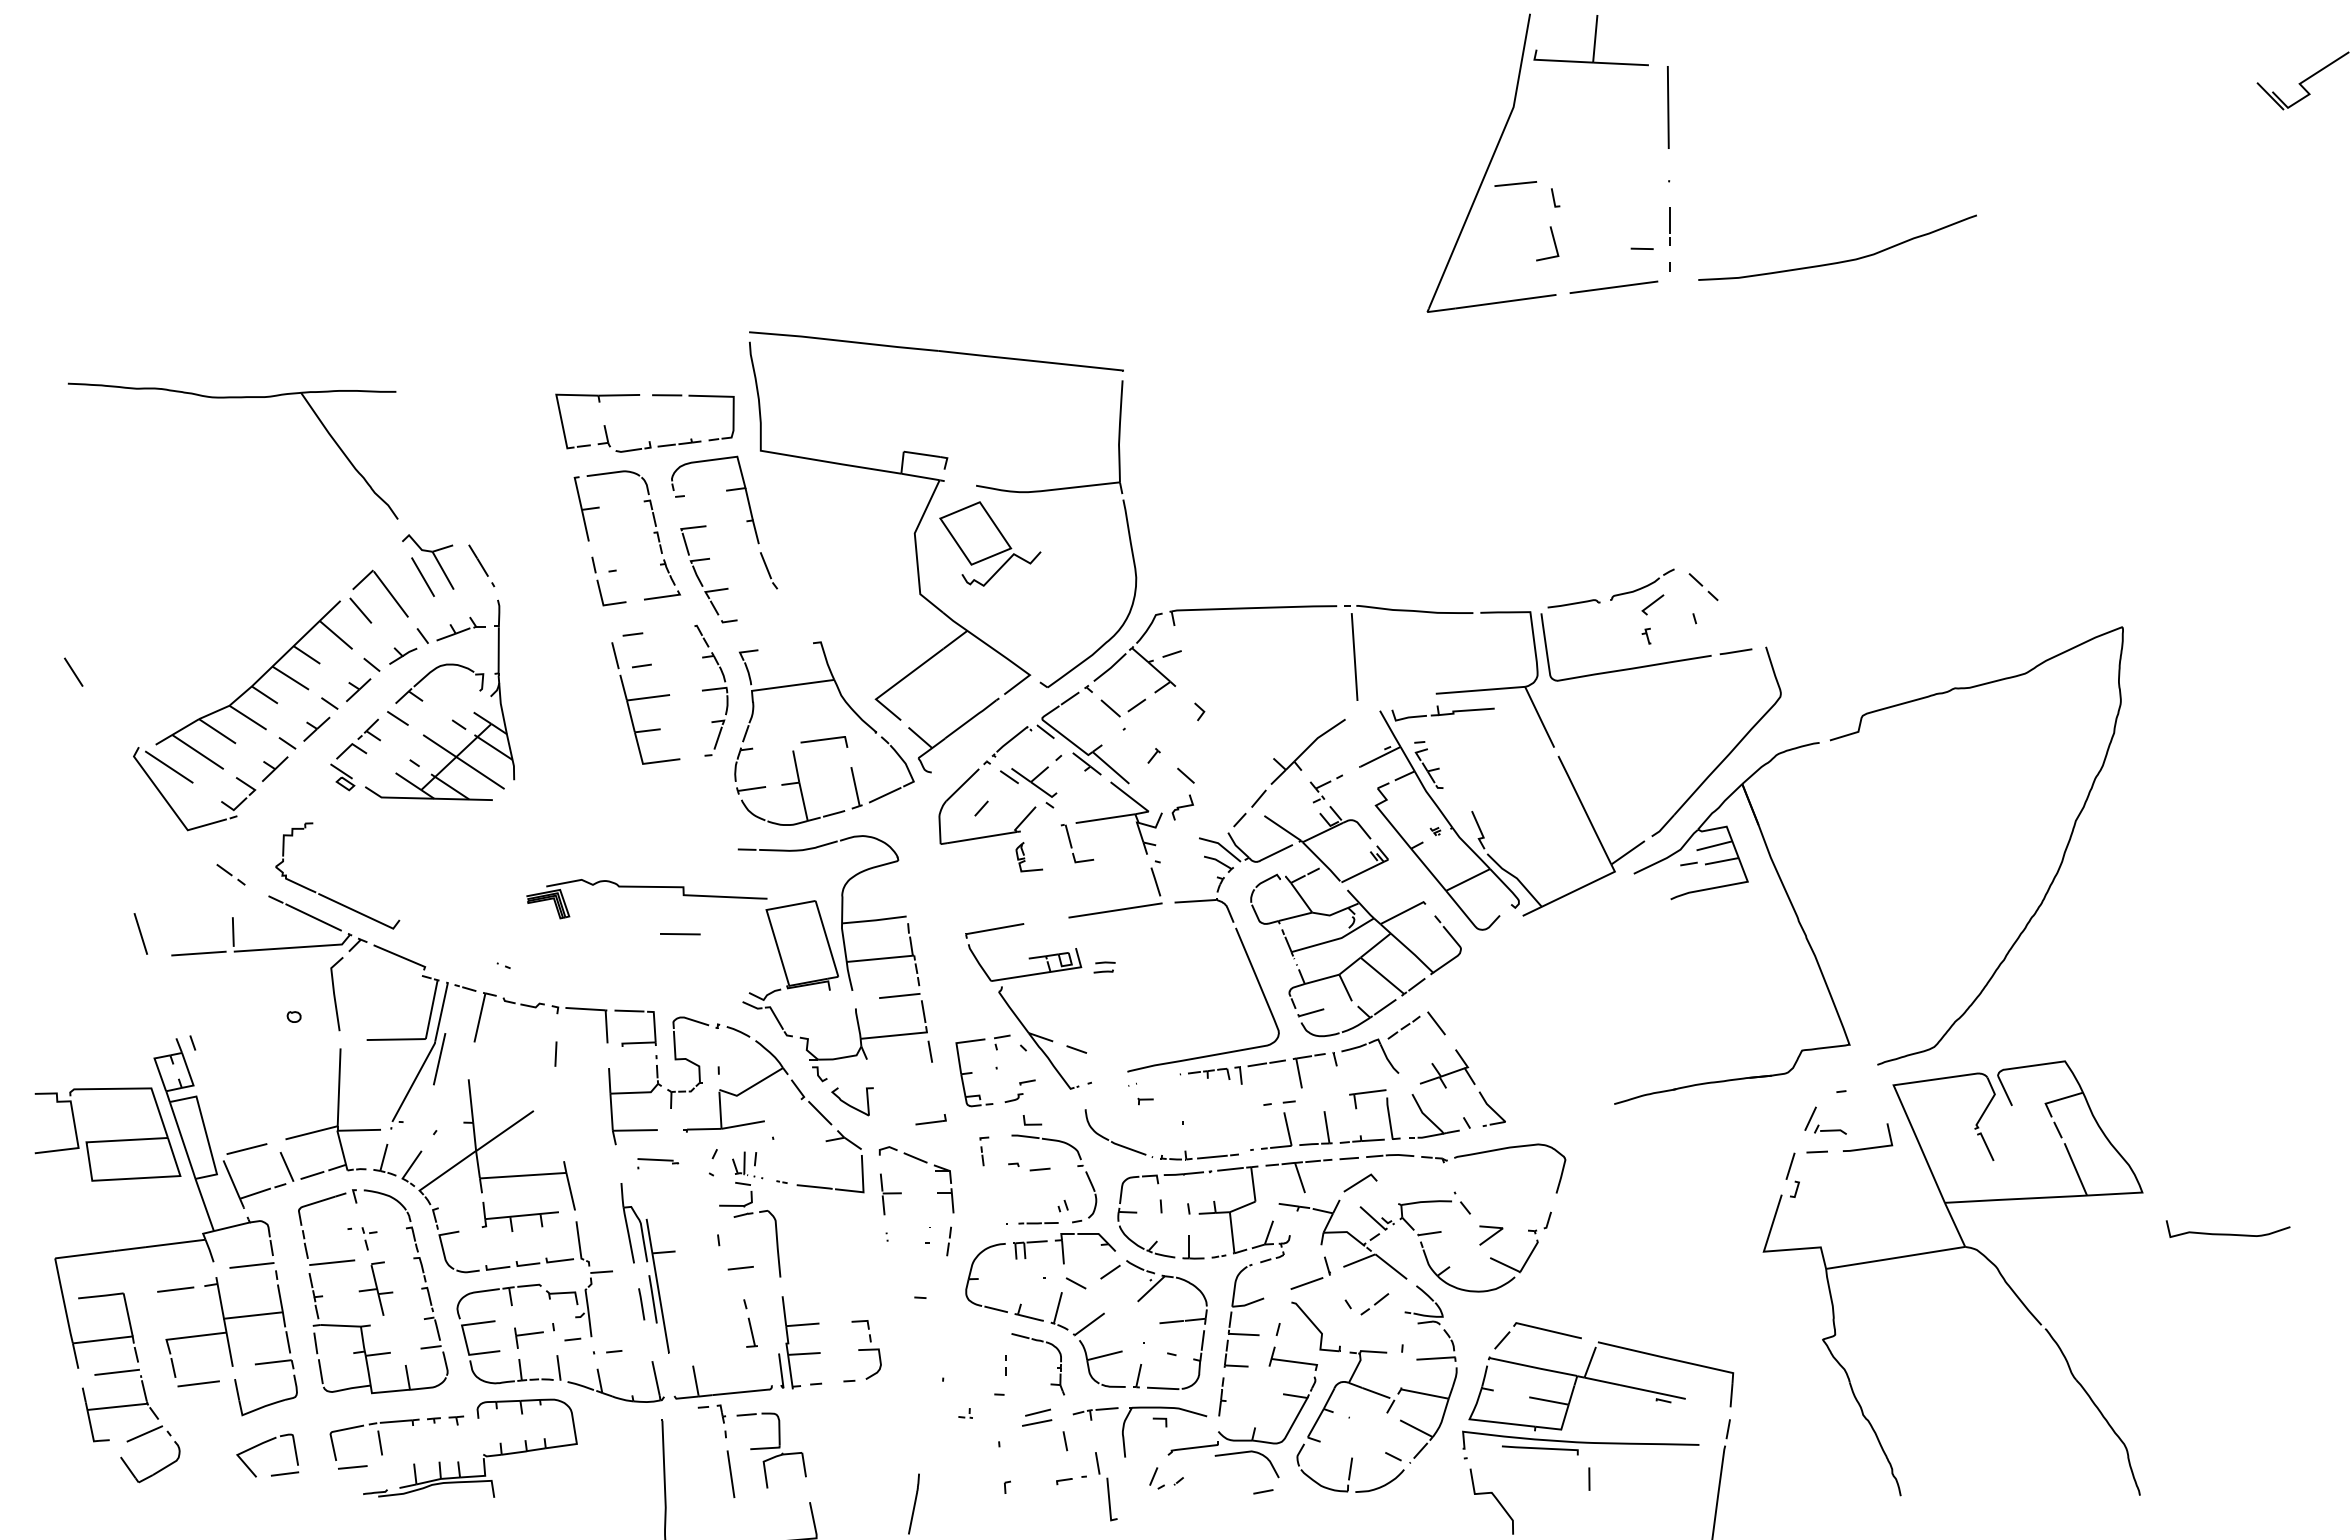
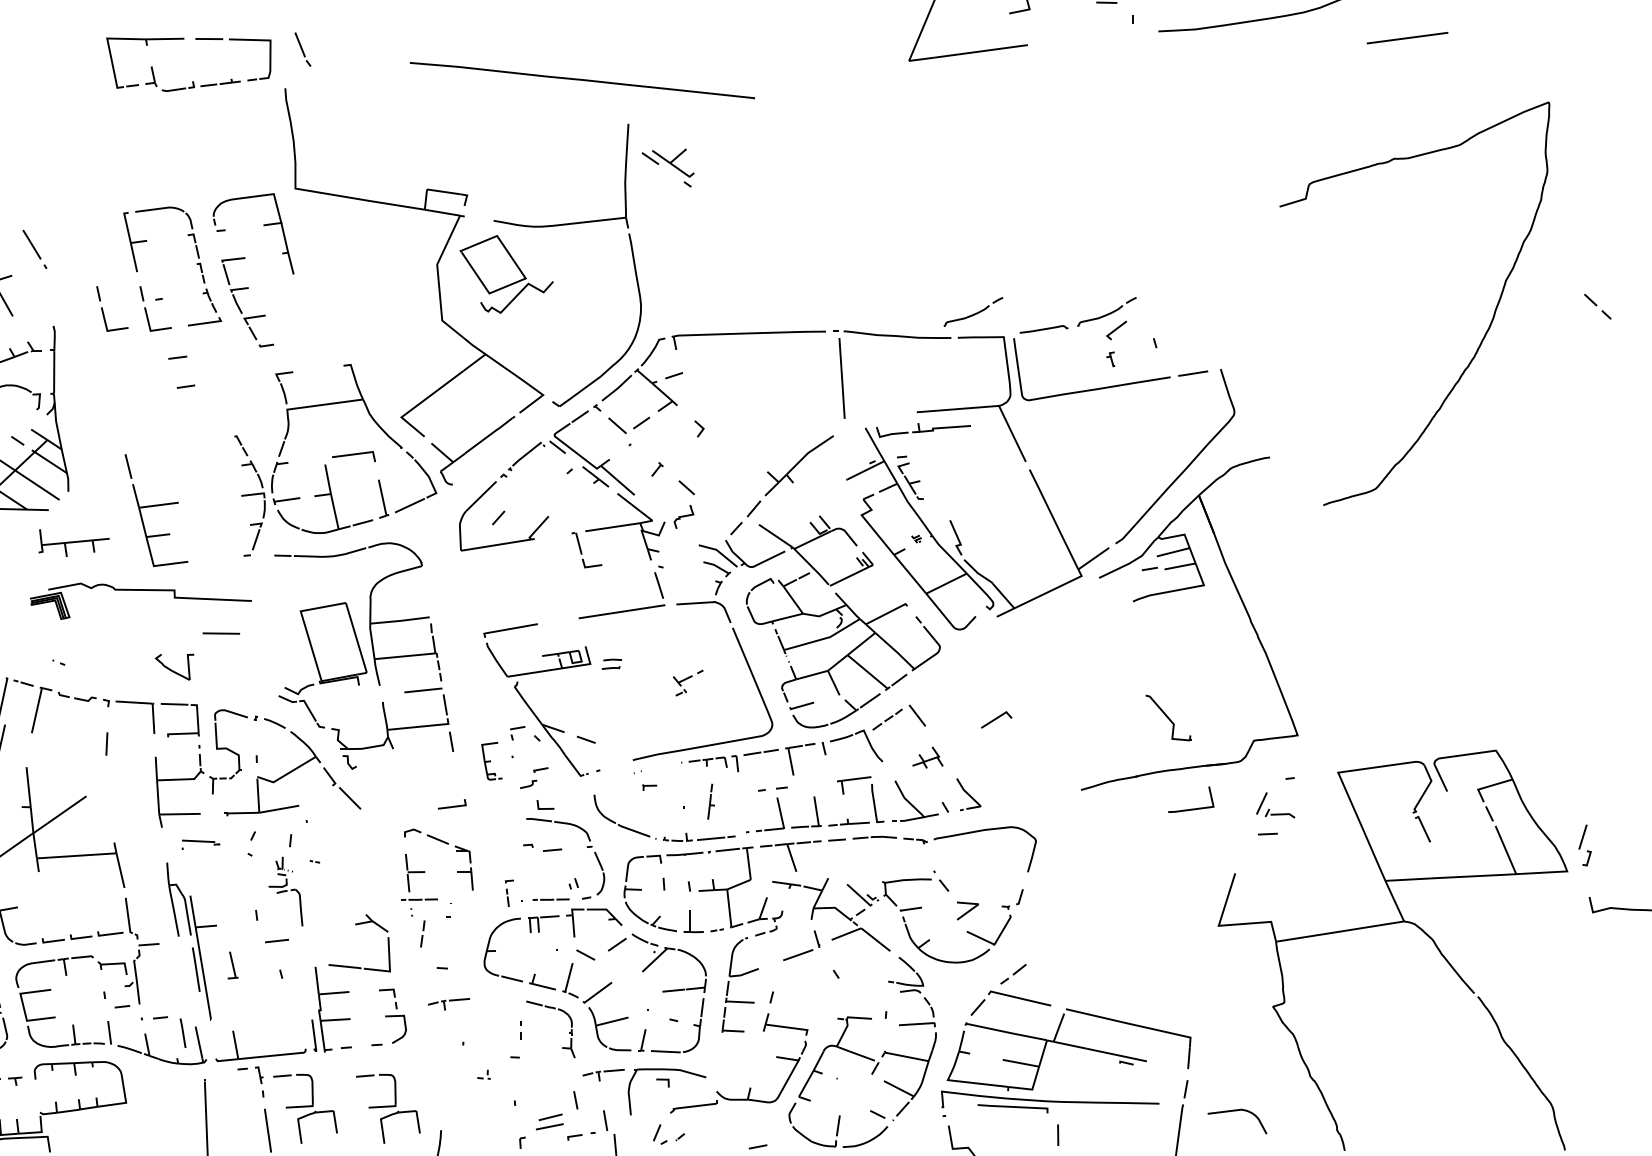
line: (1613, 286) -> (1407, 37), moved
part: (936, 351) -> (582, 80), moved
part: (648, 441) -> (192, 81), moved
line: (481, 565) -> (34, 249), moved
part: (769, 570) -> (303, 49), moved
part: (552, 583) -> (103, 310), added
part: (1497, 584) -> (973, 311), added
part: (1703, 587) -> (1597, 307), moved
part: (711, 690) -> (250, 495), moved
part: (645, 703) -> (156, 510), moved
part: (1028, 787) -> (667, 168), moved
part: (1325, 788) -> (687, 682), moved
part: (1029, 857) -> (542, 562), removed
curve: (2050, 883) -> (1482, 338), moved
part: (646, 887) -> (140, 590), moved
part: (1447, 1068) -> (927, 757), size x0.6
part: (974, 1072) -> (492, 760), size x0.6
part: (852, 1101) -> (174, 667), moved
part: (826, 1142) -> (355, 925), moved
line: (1868, 1147) -> (1191, 808), moved
part: (984, 1151) -> (509, 893), moved
part: (1792, 1174) -> (1584, 844), moved
line: (1360, 1182) -> (996, 719), moved
part: (750, 1214) -> (285, 891), size x0.6
part: (519, 1216) -> (73, 542), moved
line: (895, 1223) -> (419, 899), added
line: (948, 1242) -> (422, 934), moved
line: (641, 1304) -> (182, 1033), moved
line: (1374, 1304) -> (1013, 974), moved
part: (1315, 1326) -> (1167, 717), moved
part: (751, 1332) -> (232, 965), moved
part: (927, 1336) -> (448, 1003), added
part: (528, 1337) -> (81, 1004), removed
part: (1222, 1396) -> (711, 801), moved
part: (1037, 1417) -> (550, 1121), moved
part: (861, 1450) -> (388, 1108), added
curve: (1245, 1453) -> (1235, 1111), moved

